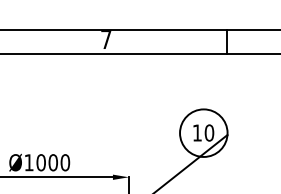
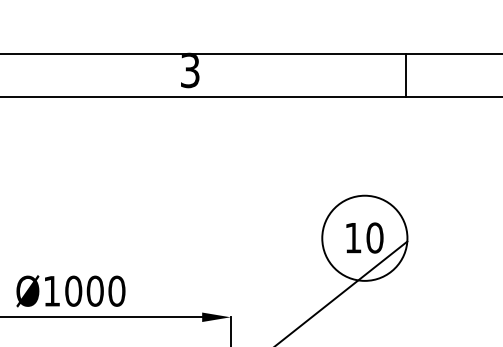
text: (106, 40) -> (190, 72), 7 -> 3

